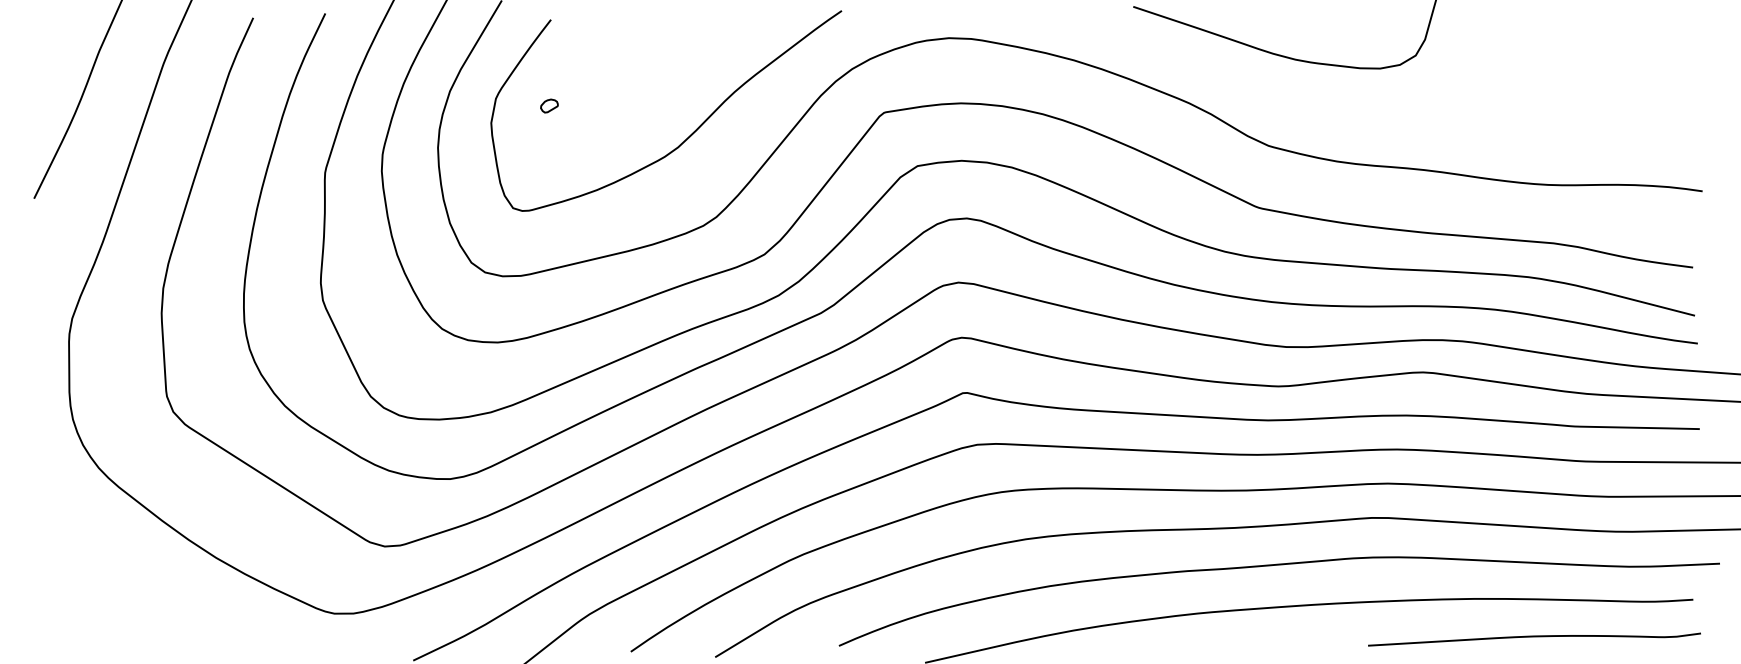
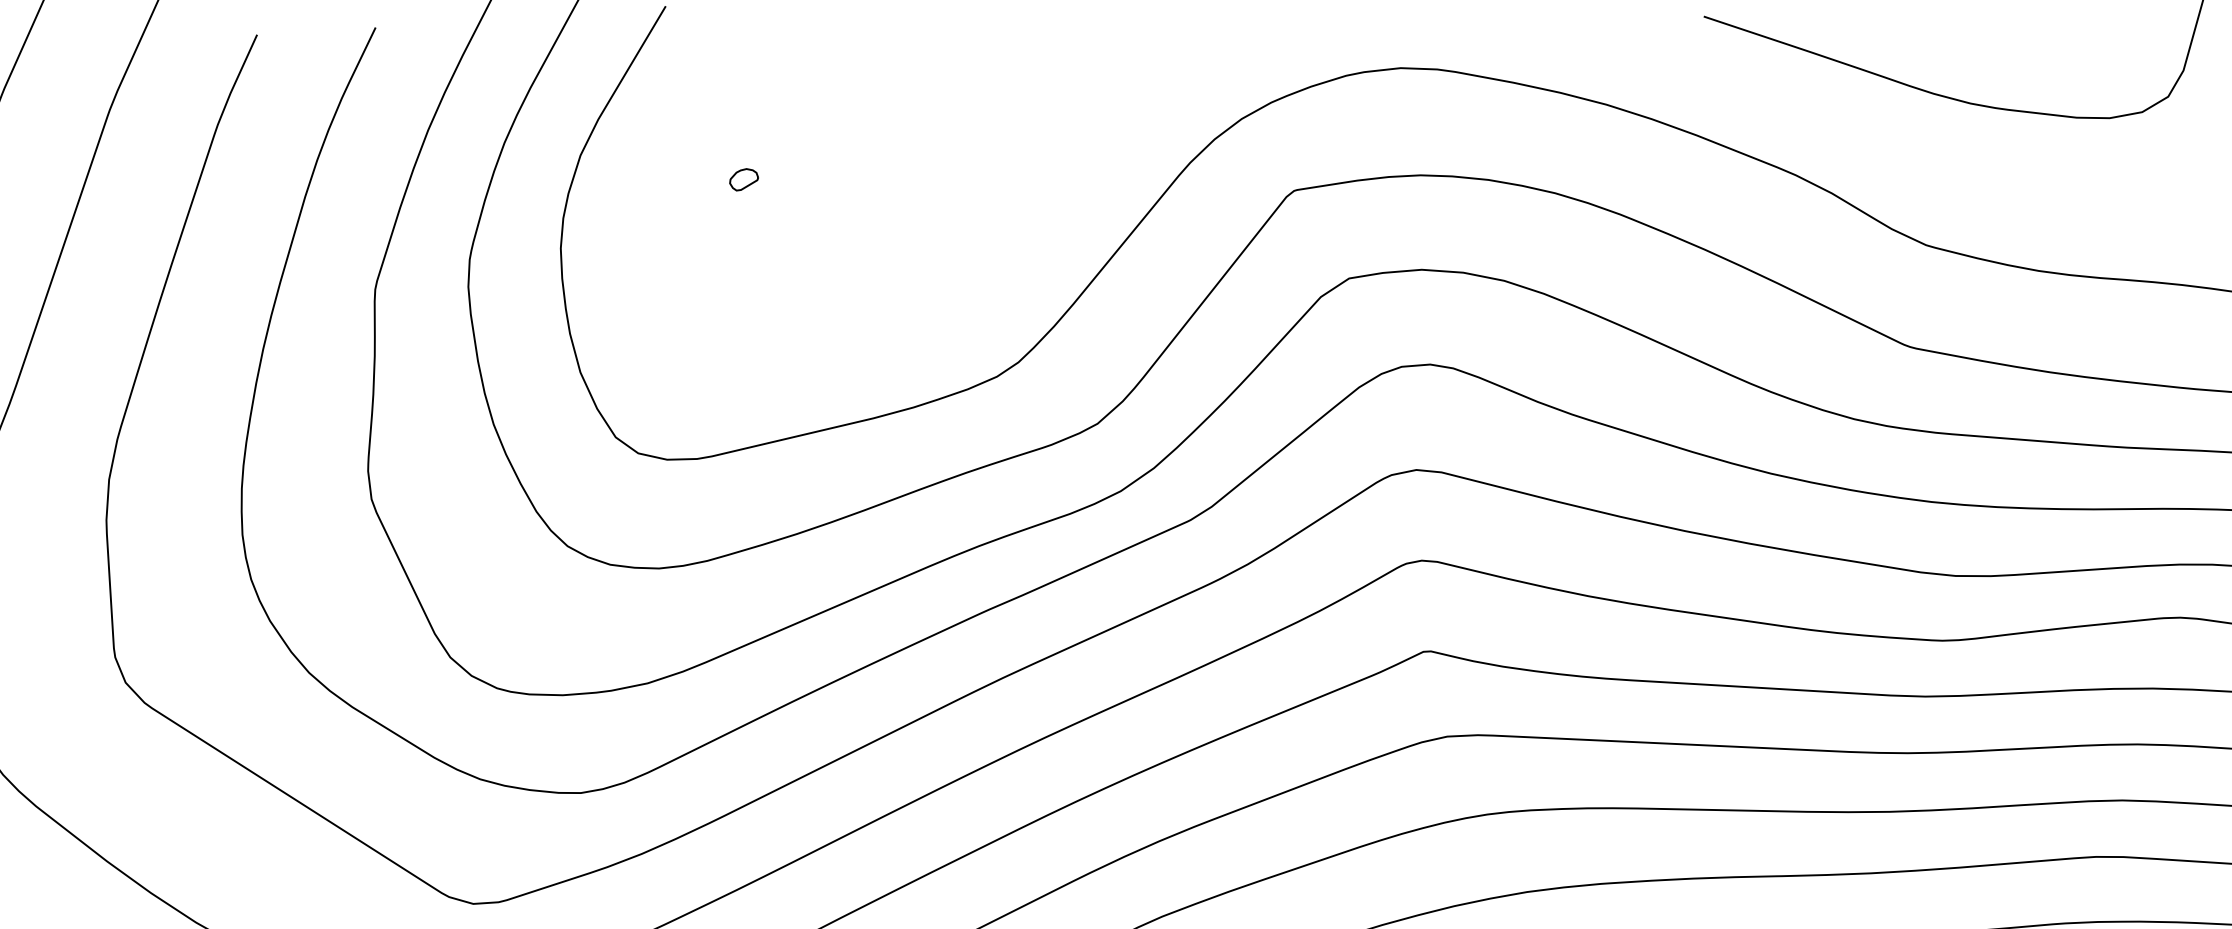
curve: (690, 134) -> (975, 226), removed

